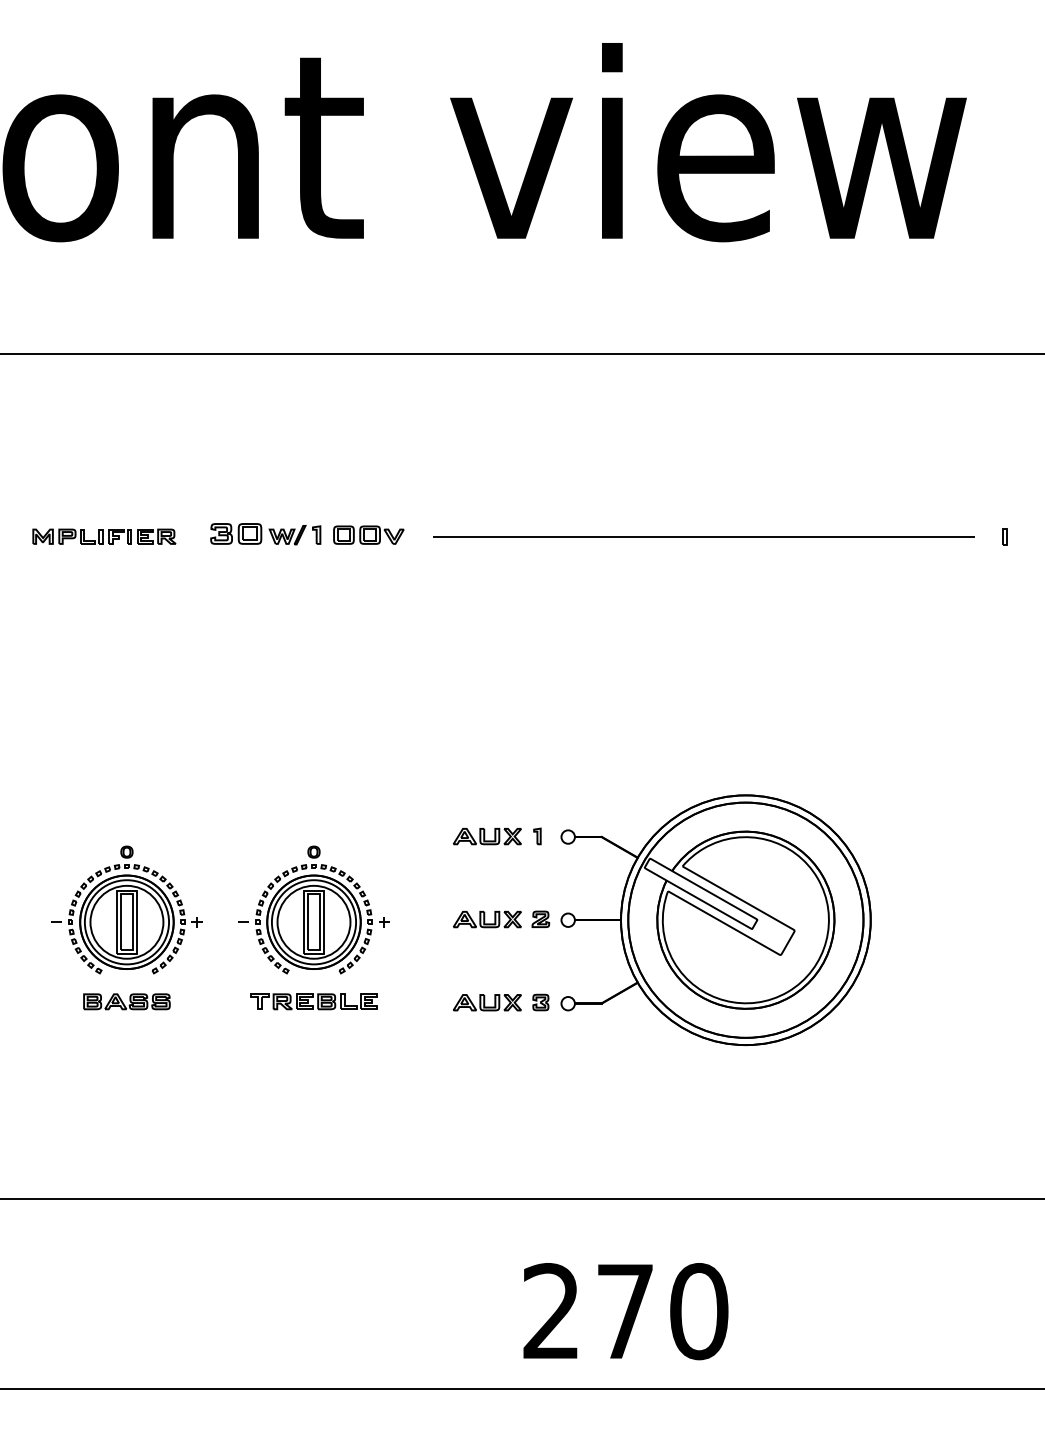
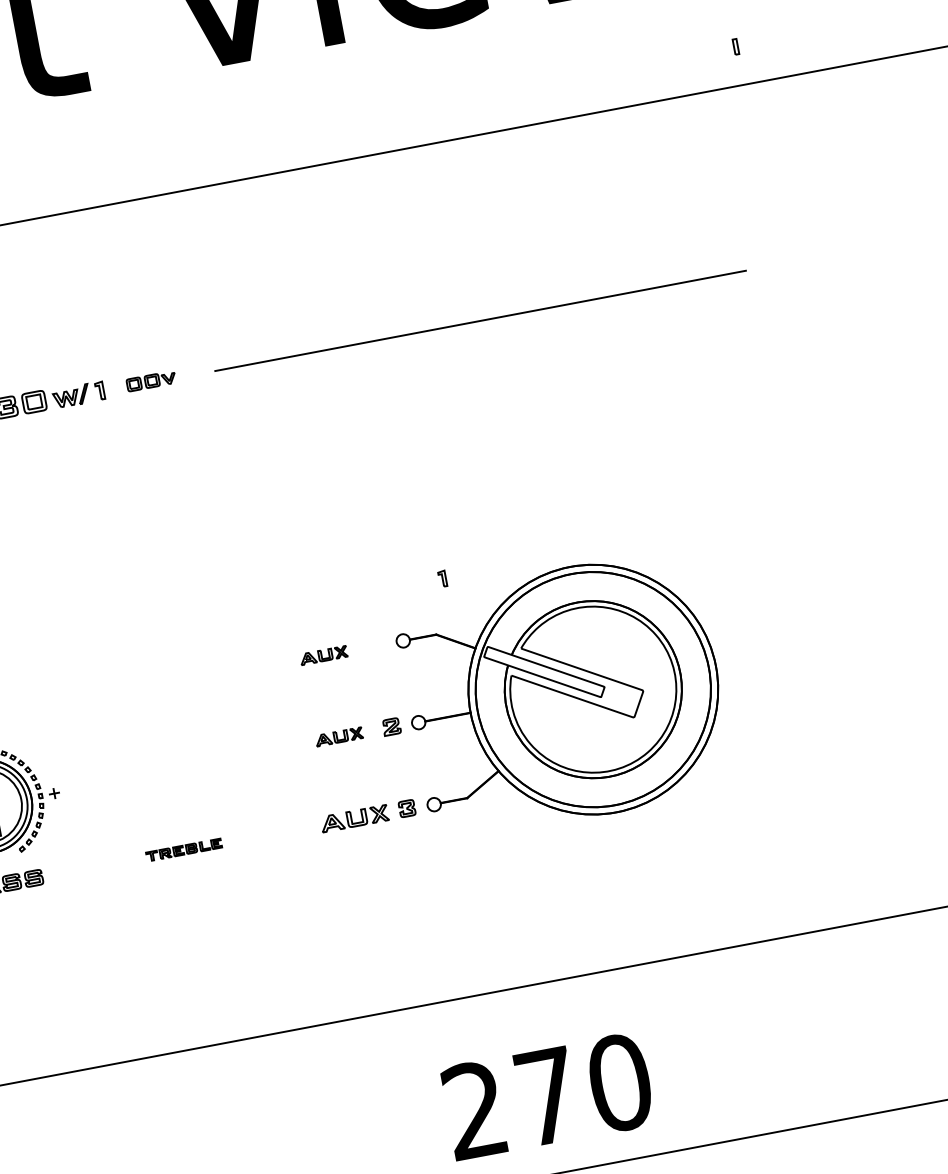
part: (368, 534) -> (150, 380), size x0.7
part: (1004, 536) -> (734, 46), moved
part: (487, 836) -> (323, 655), size x0.7
part: (537, 836) -> (442, 578), moved
part: (313, 909) -> (166, 759), removed
part: (487, 919) -> (339, 736), size x0.7
part: (313, 1001) -> (183, 849), size x0.6

